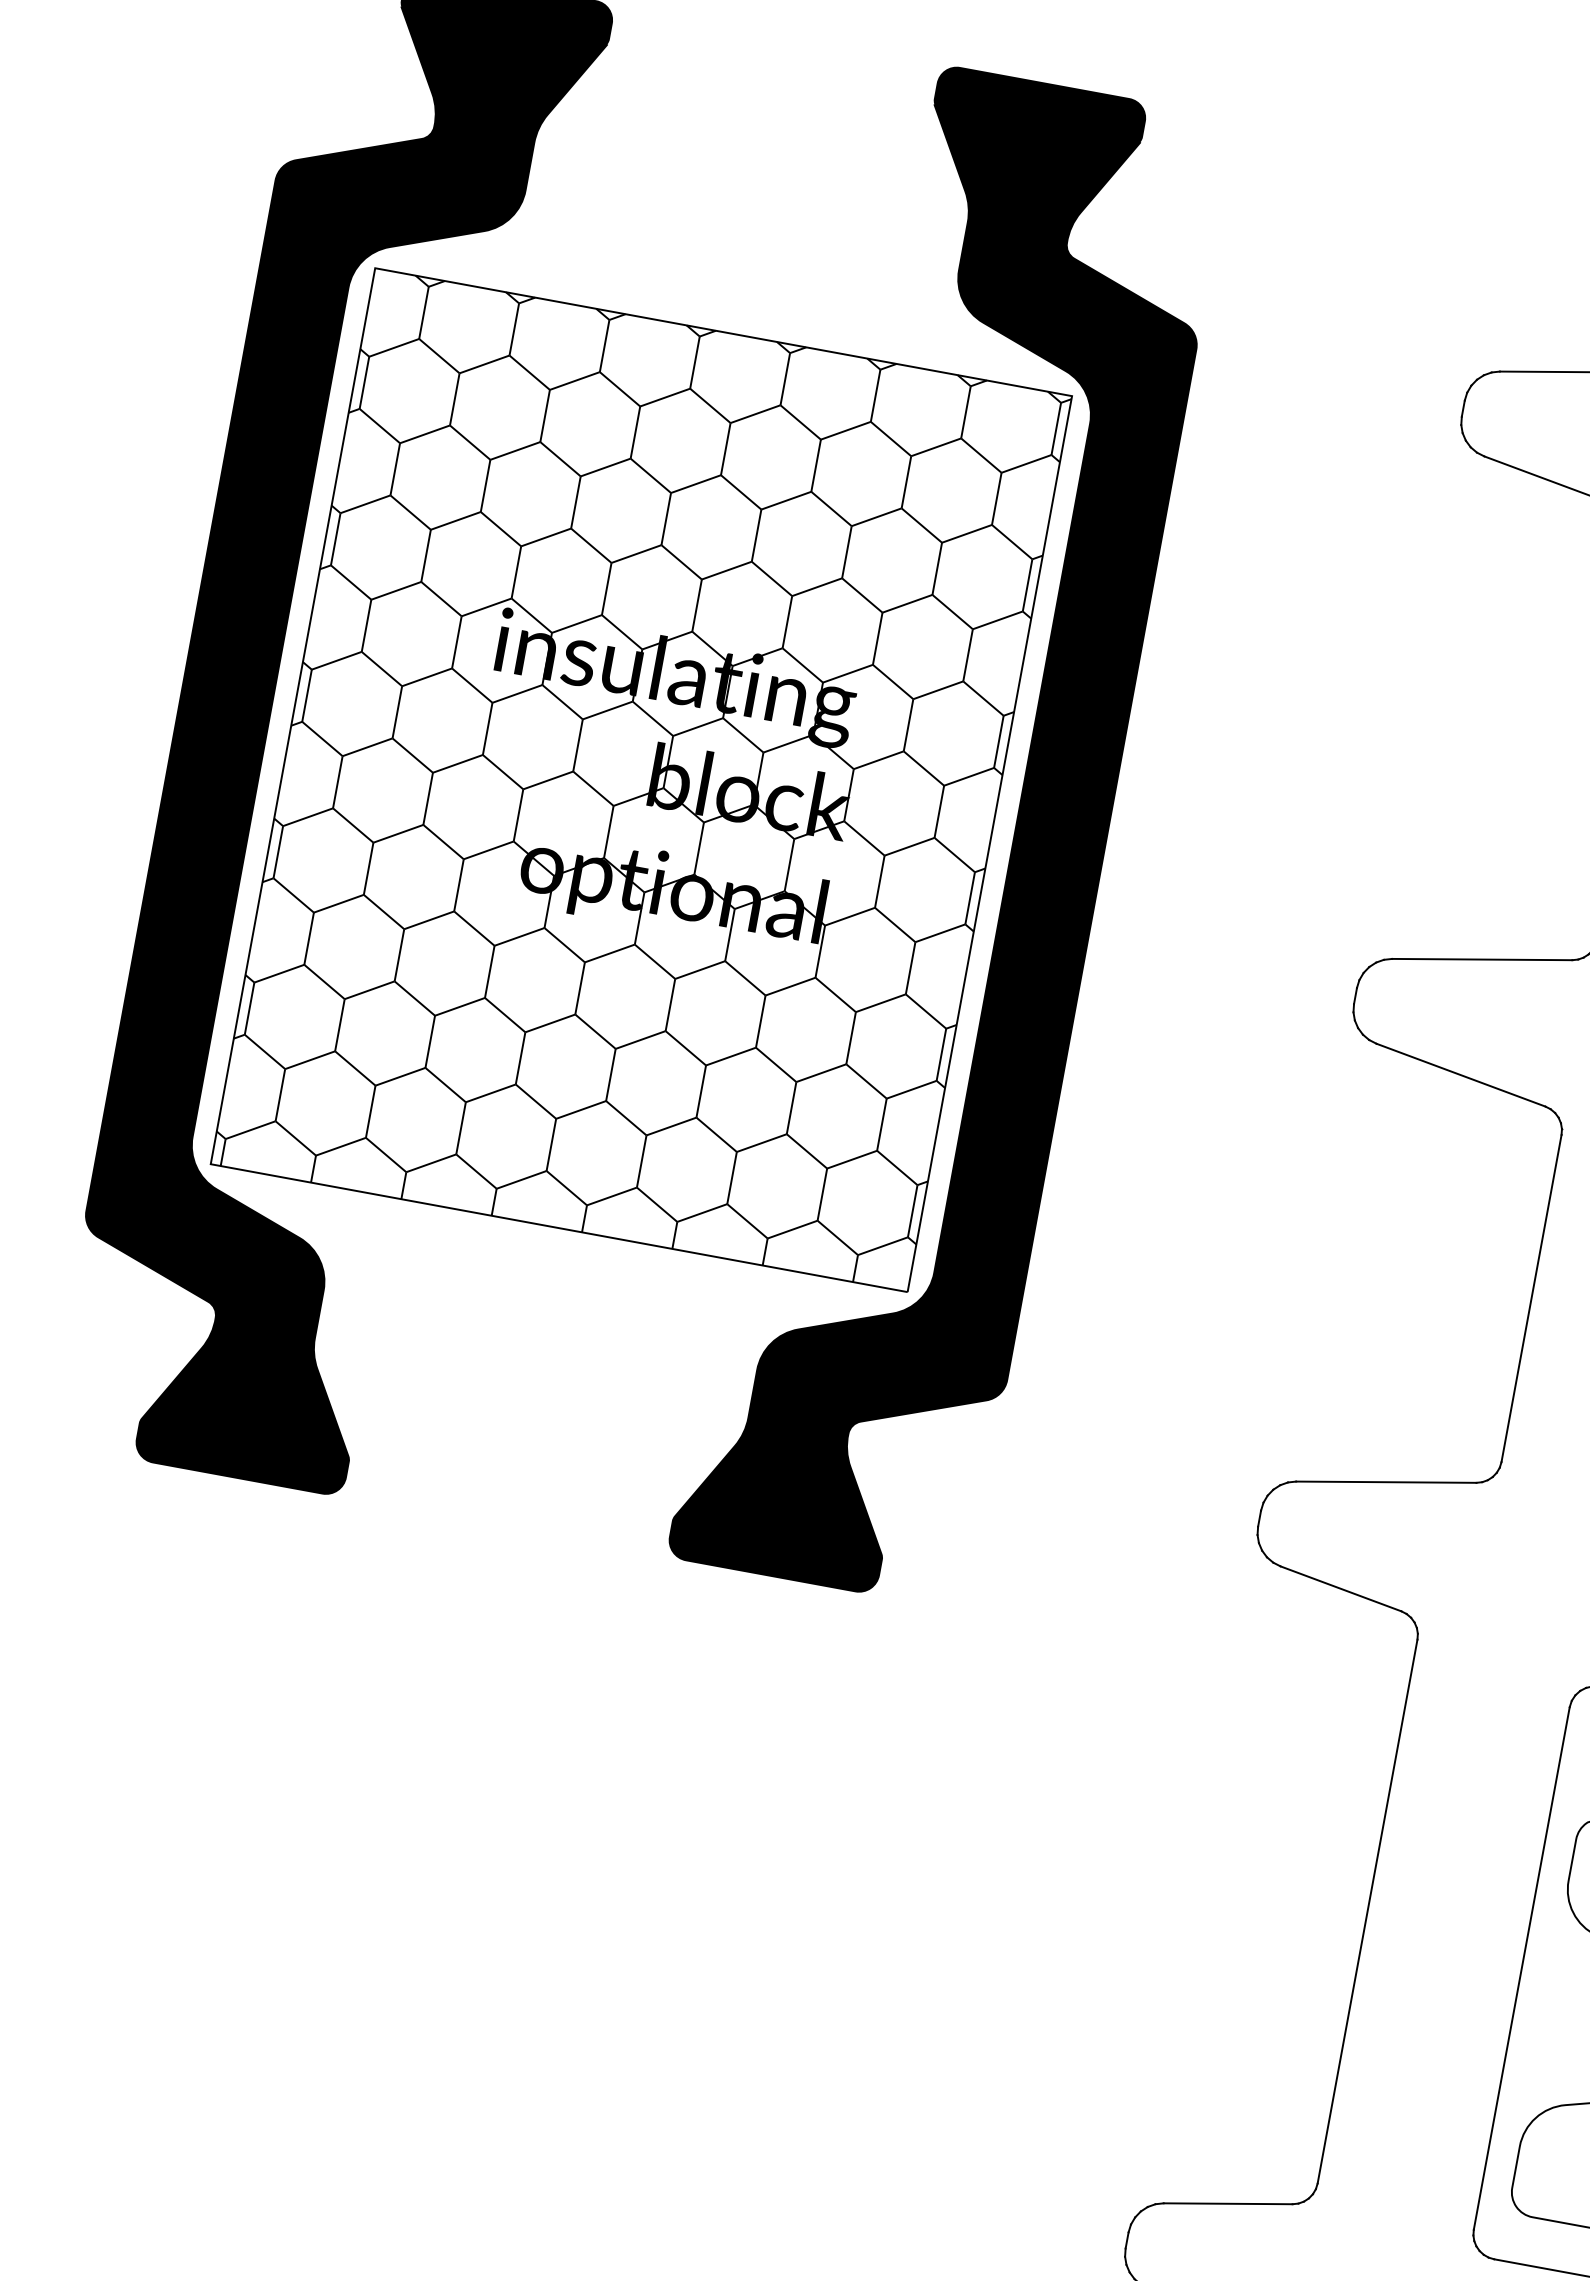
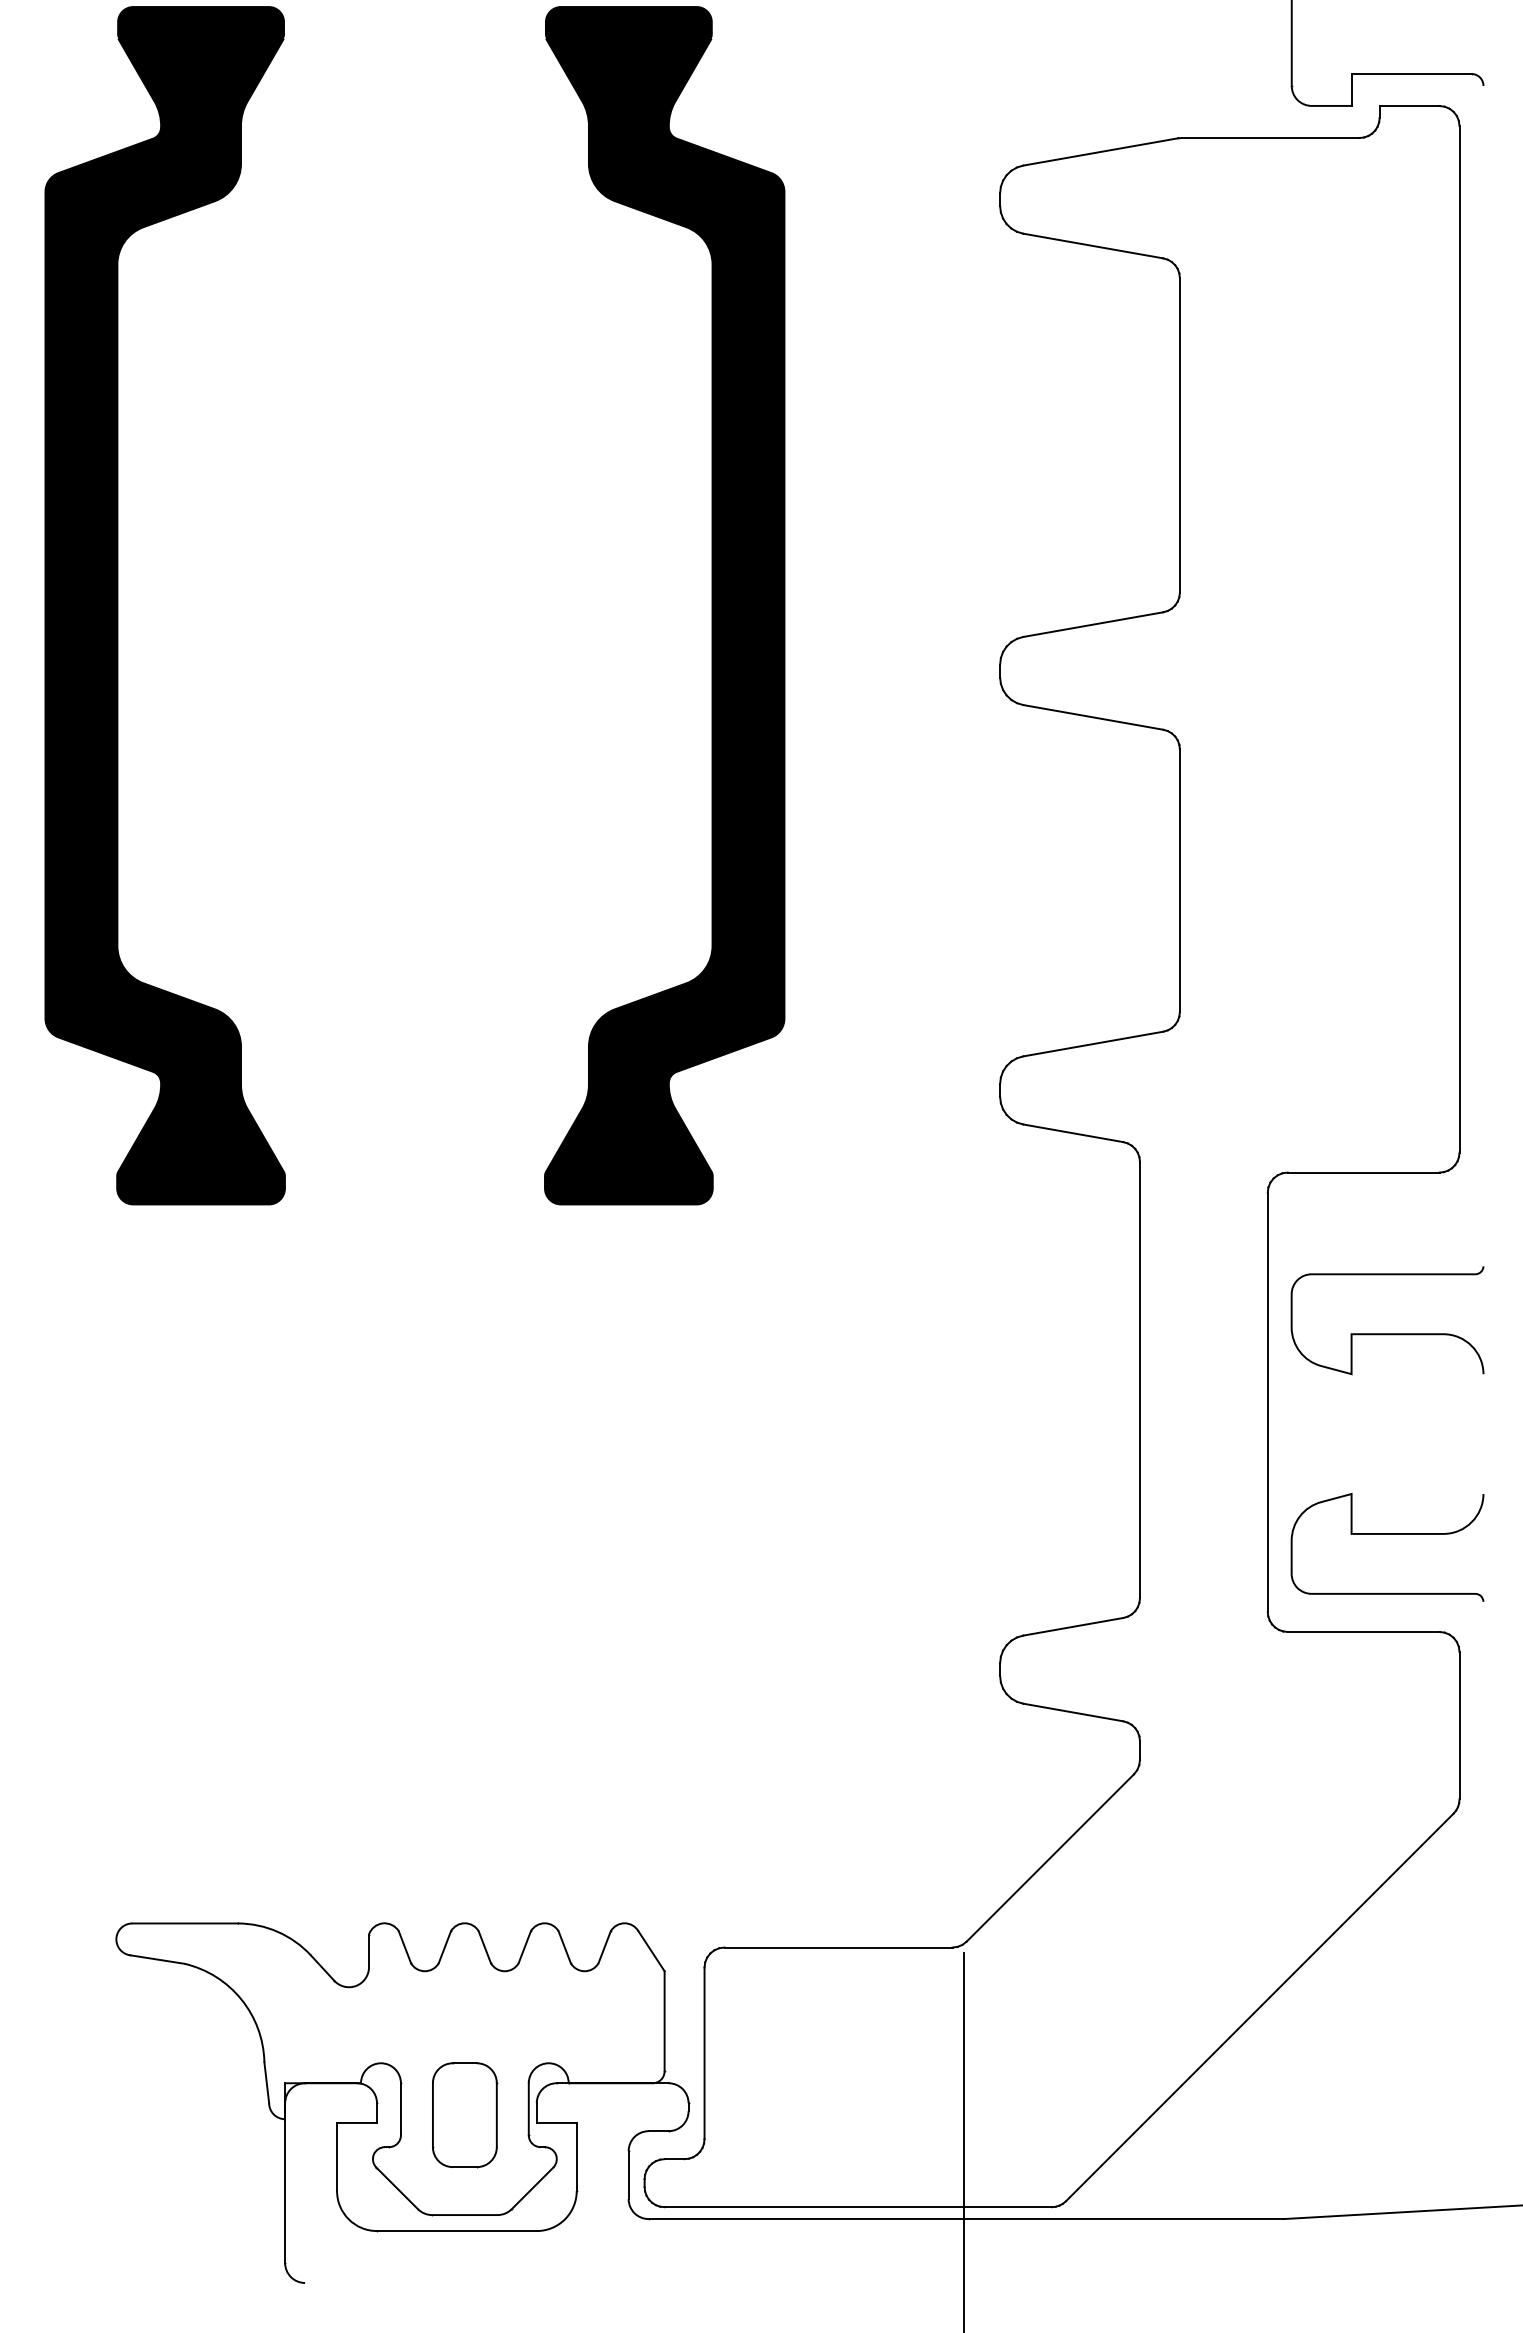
part: (640, 780) -> (414, 605), removed

